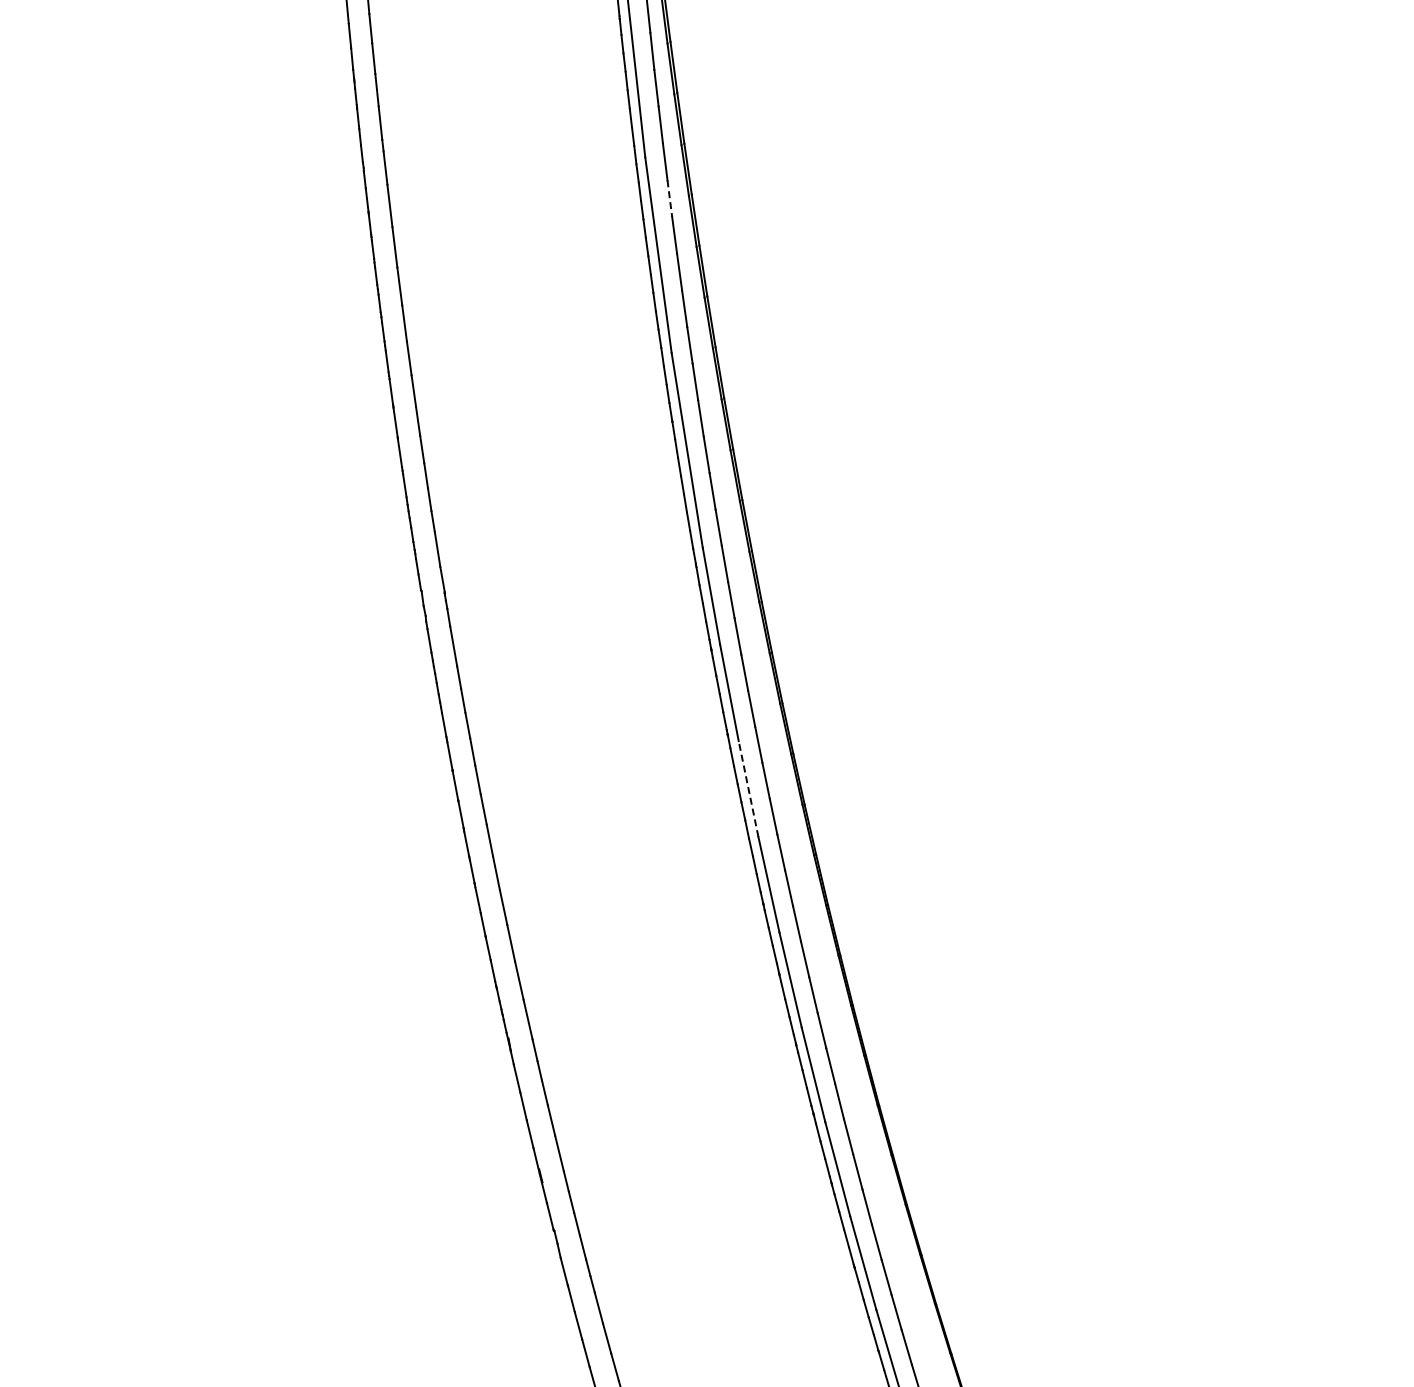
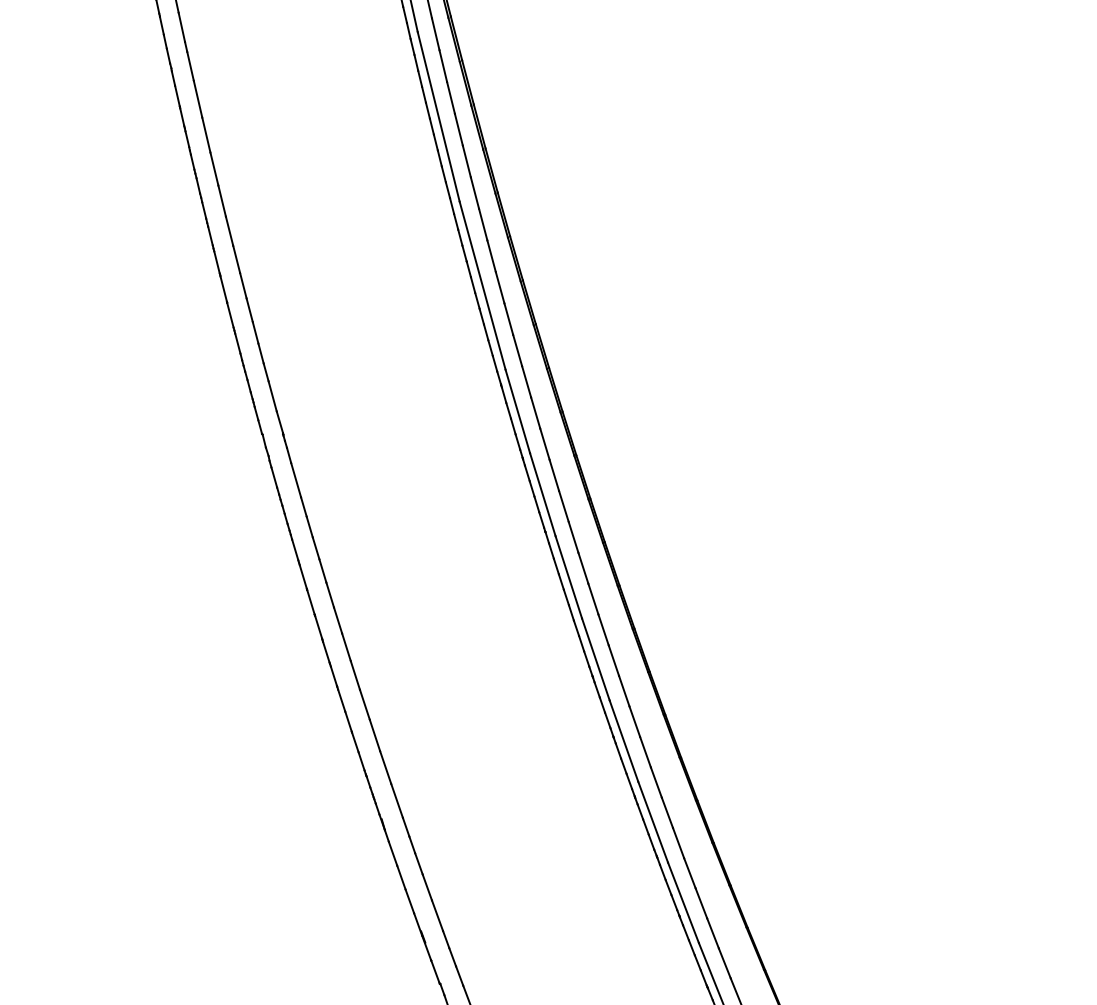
line: (669, 198) -> (442, 65), dashed -> solid
line: (748, 789) -> (568, 577), dashed -> solid

